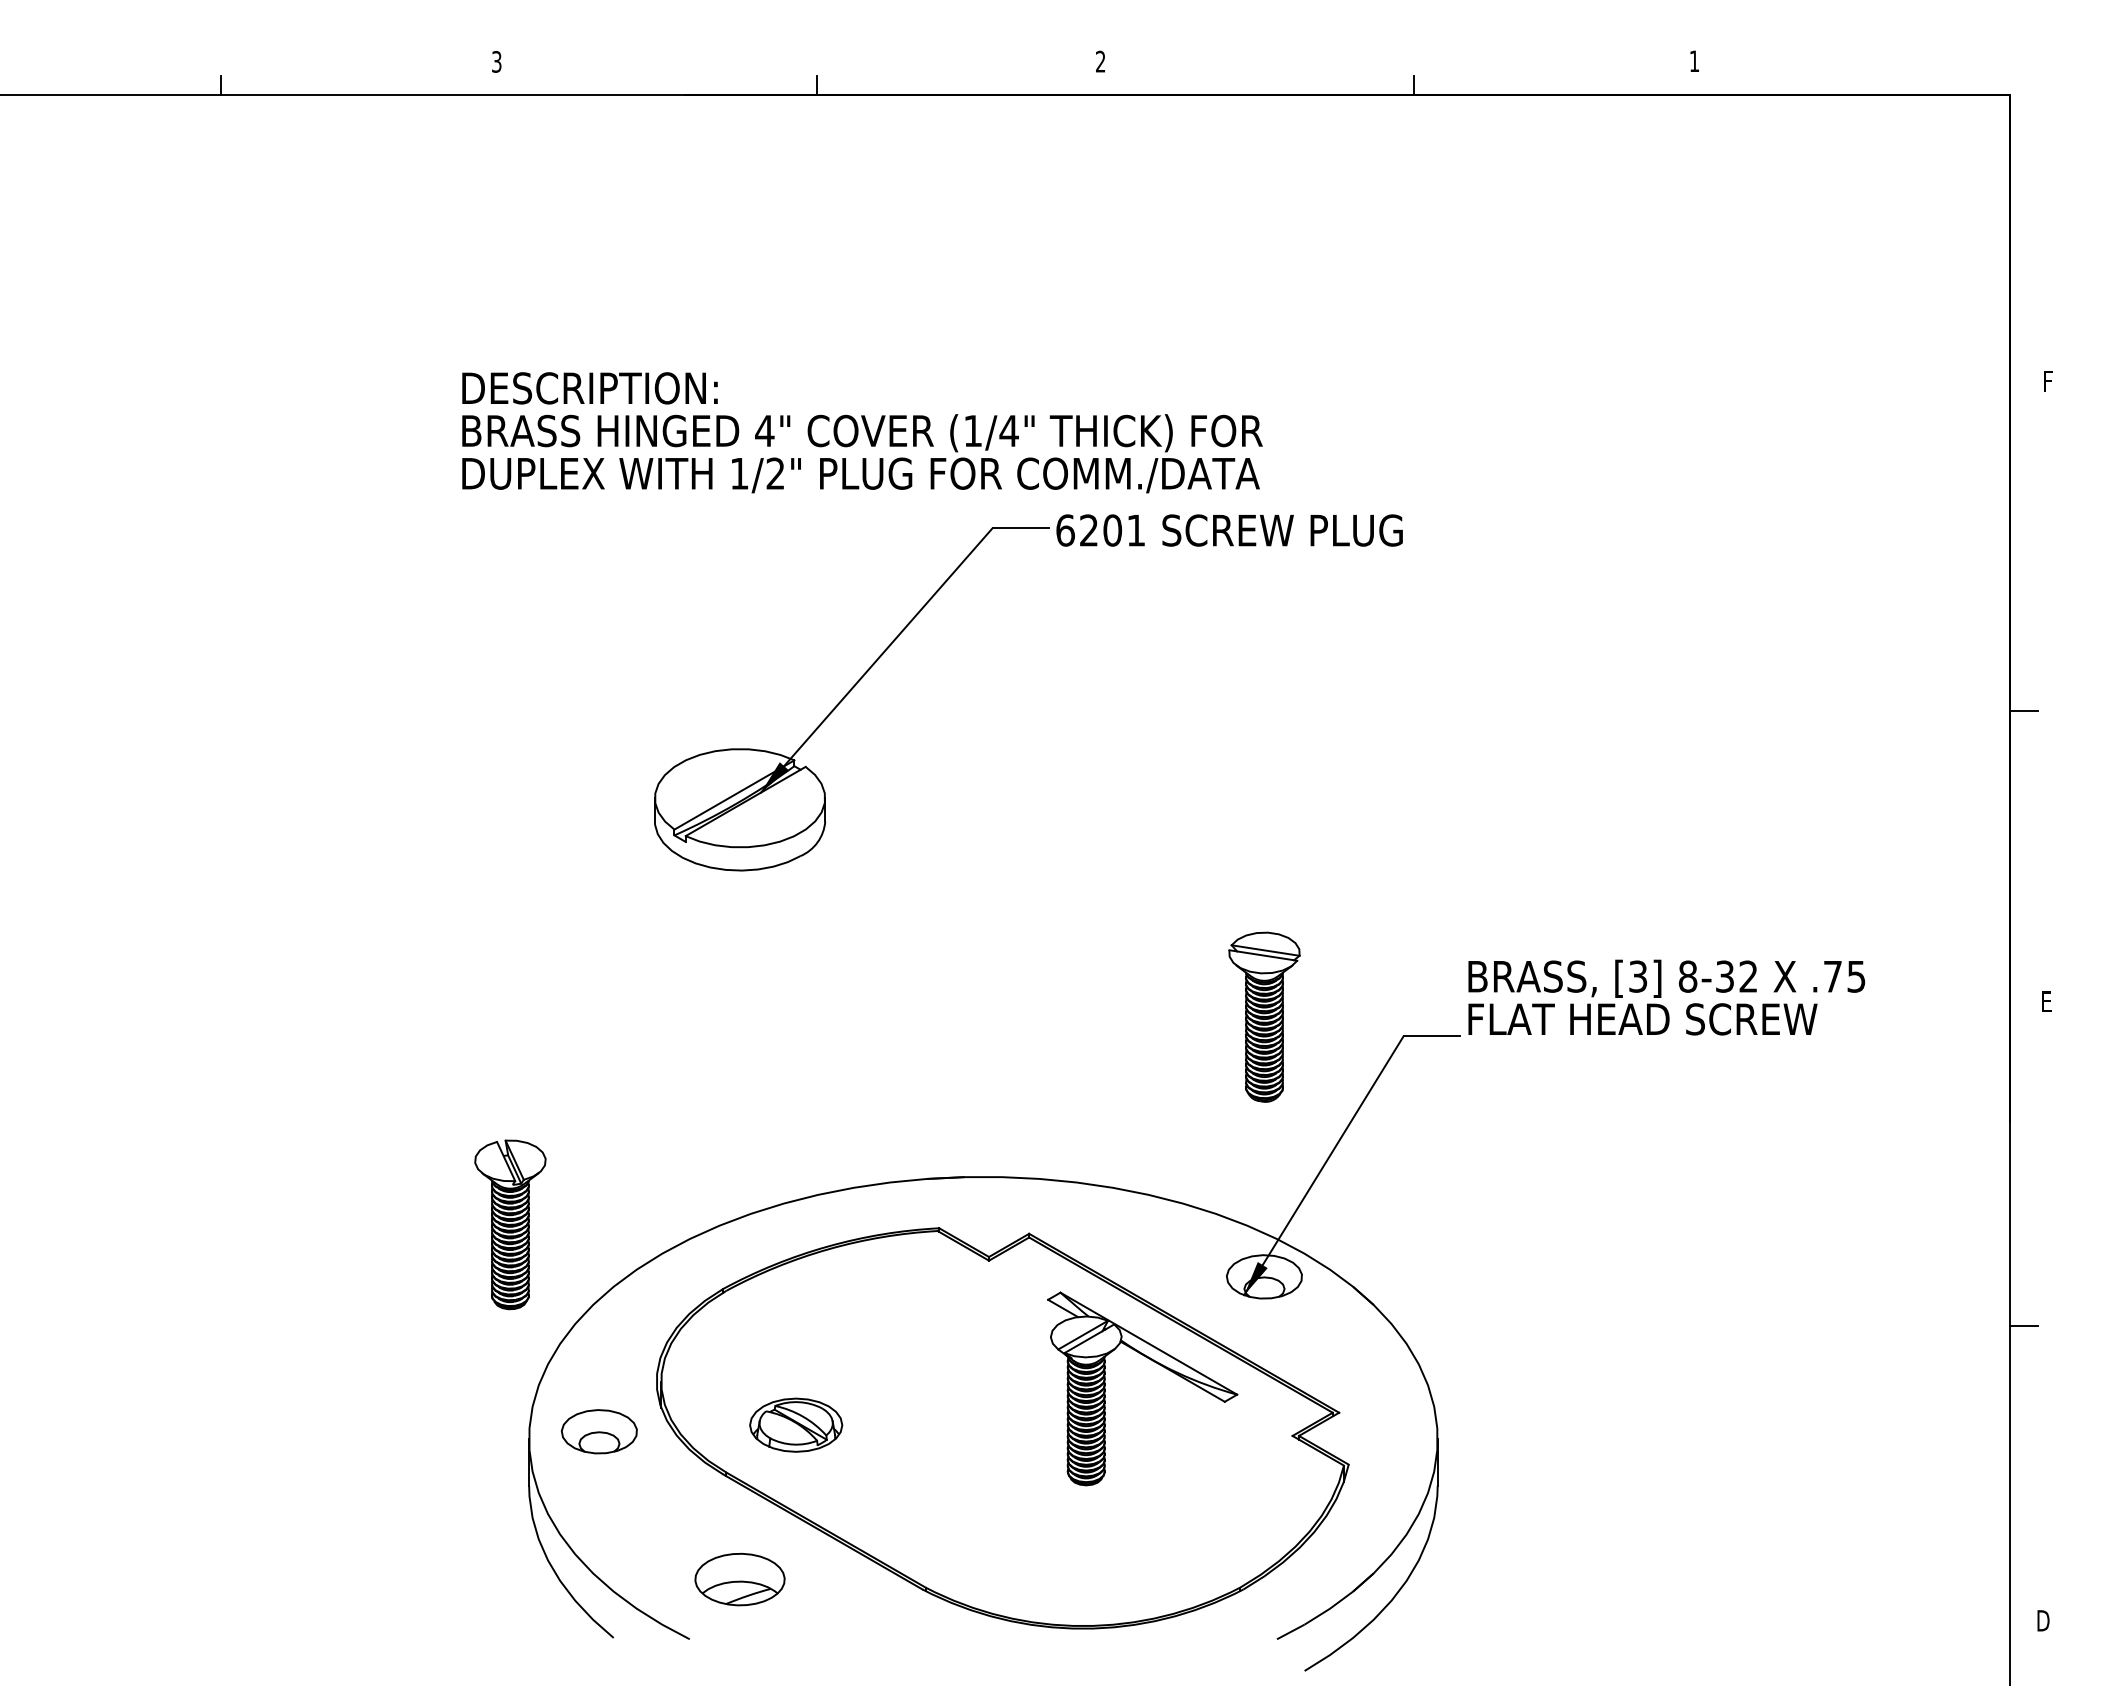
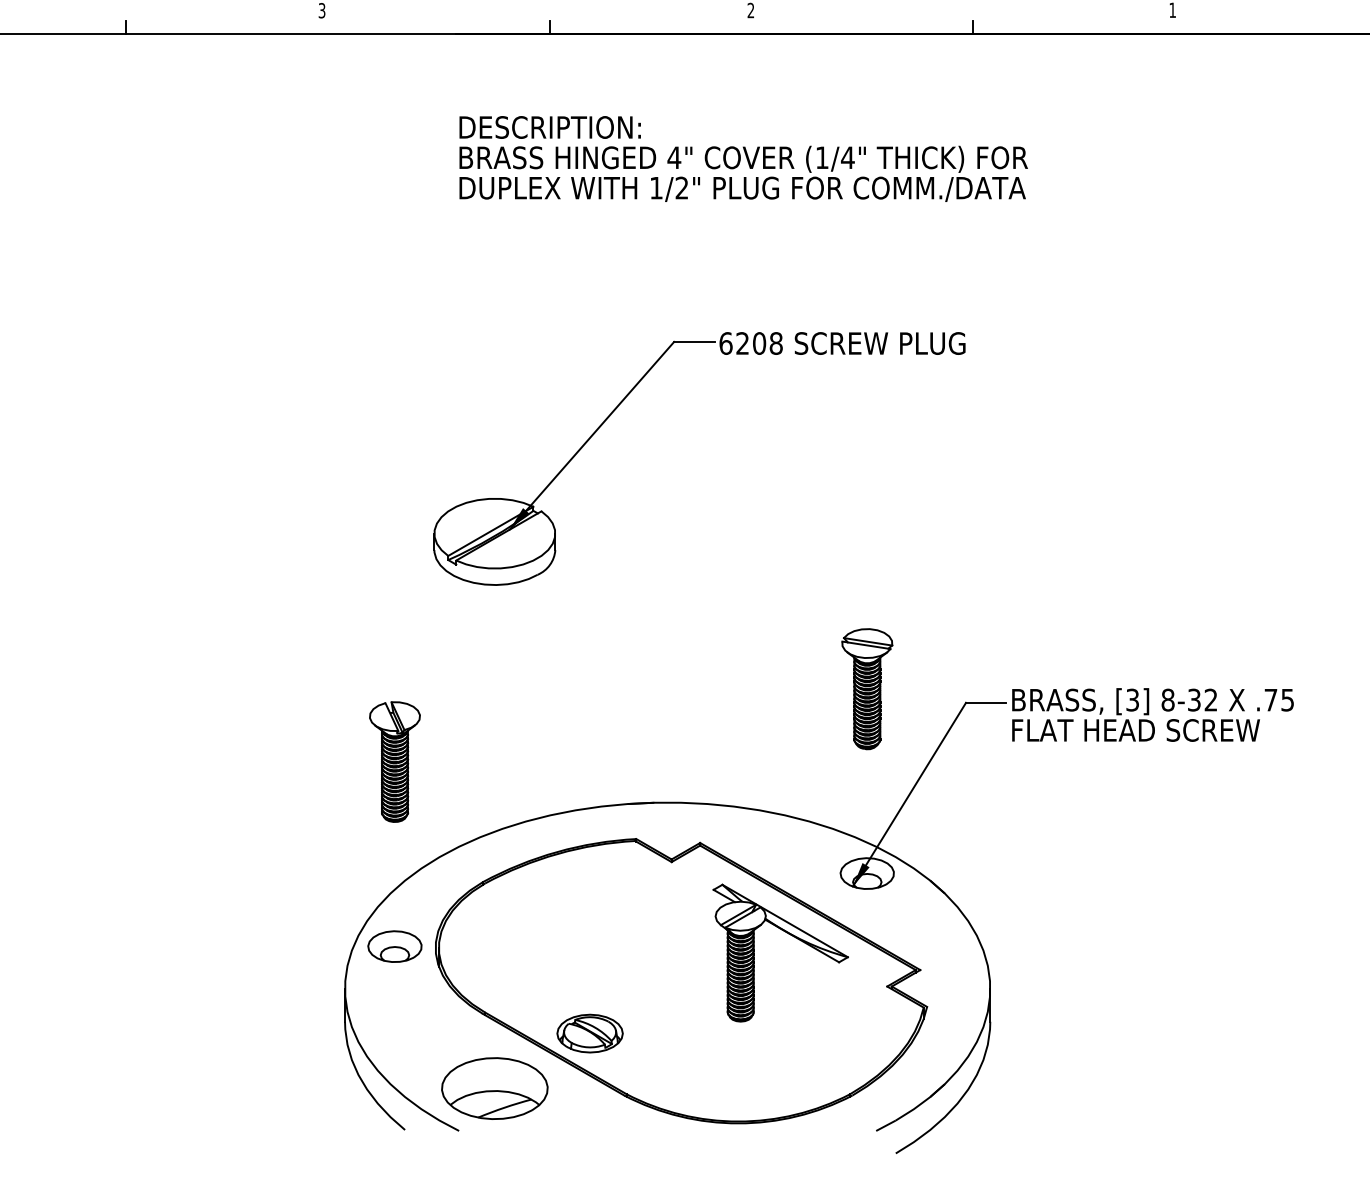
text: (862, 432) -> (743, 158), moved
text: (1136, 530) -> (776, 343), 6201 -> 6208
text: (1666, 997) -> (1152, 714), moved
part: (510, 1224) -> (395, 761), moved
part: (796, 1424) -> (590, 1033), moved
part: (599, 1431) -> (395, 946), moved
part: (739, 1579) -> (494, 1088), size x1.67

